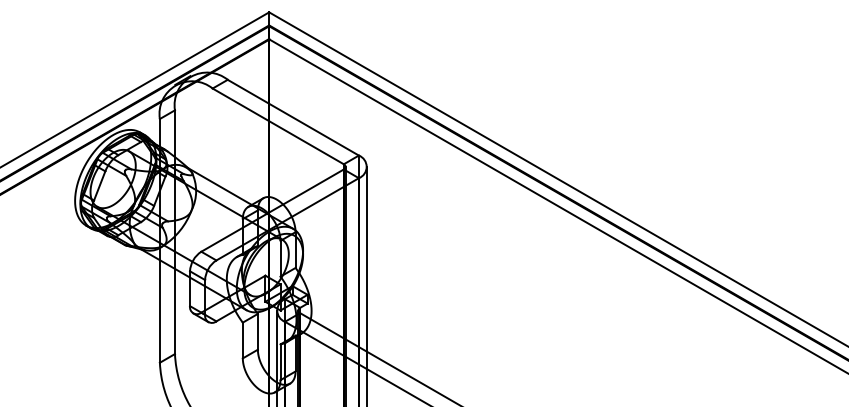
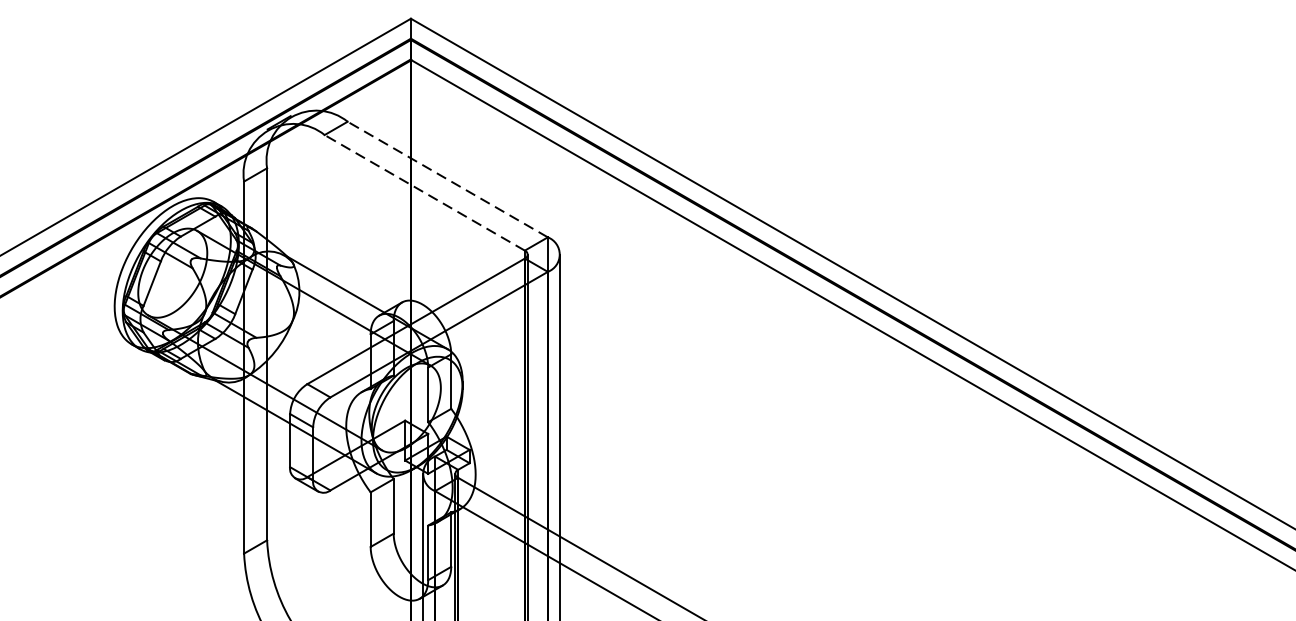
line: (293, 117) -> (448, 179), solid -> dashed
line: (278, 126) -> (425, 192), solid -> dashed

